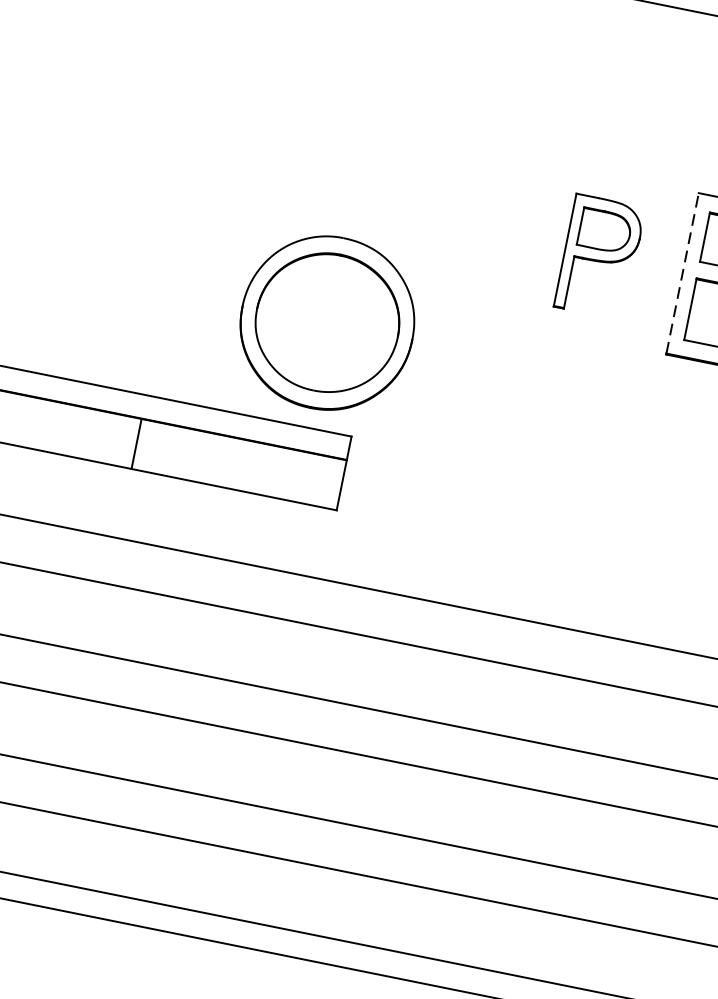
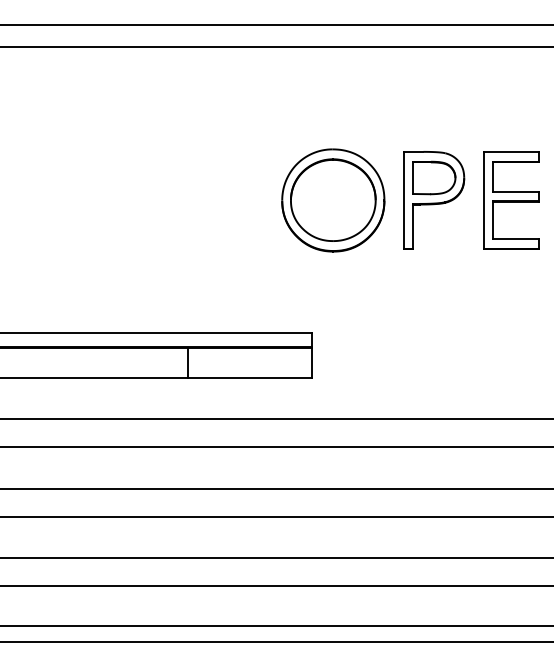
part: (600, 257) -> (434, 200), size x1.43
line: (683, 272) -> (484, 199), dashed -> solid
part: (327, 323) -> (333, 200), moved

